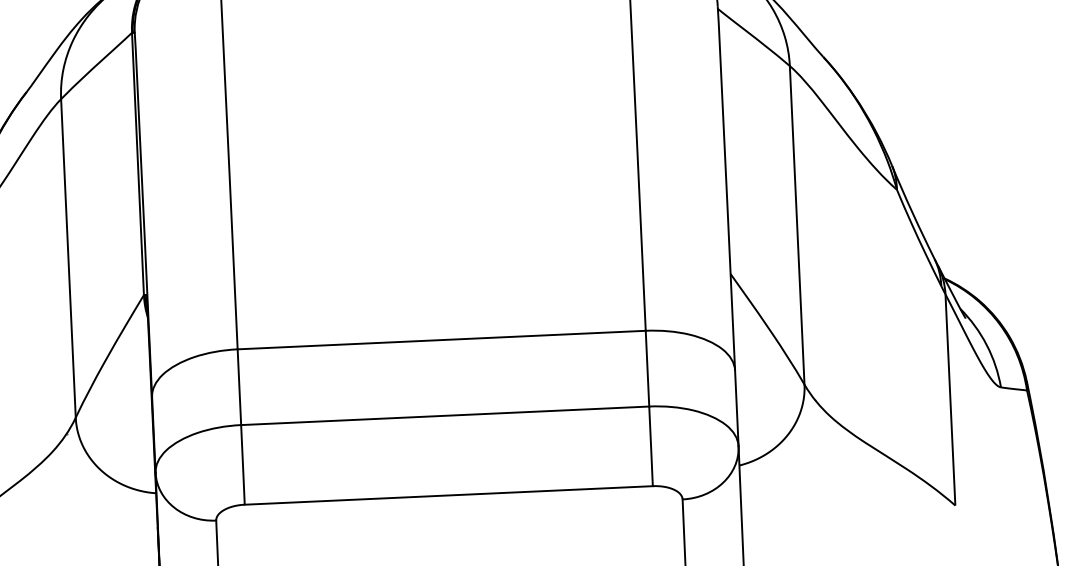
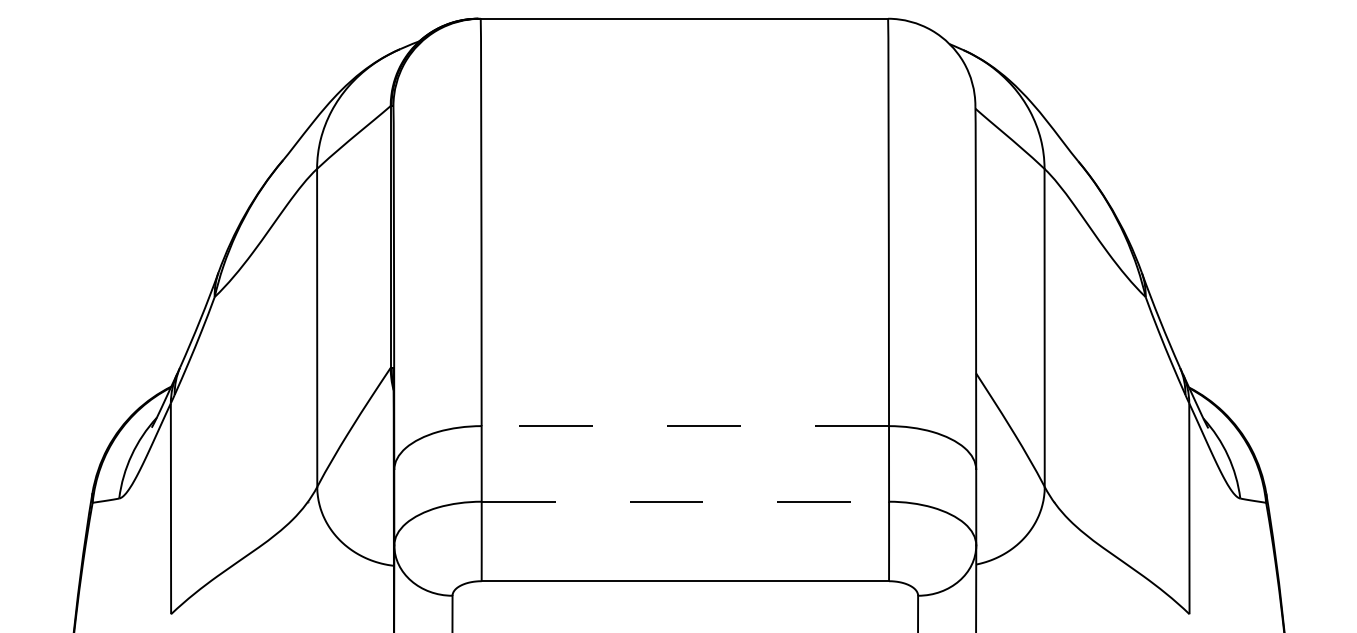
line: (441, 340) -> (685, 426), solid -> dashed
line: (445, 415) -> (685, 501), solid -> dashed

